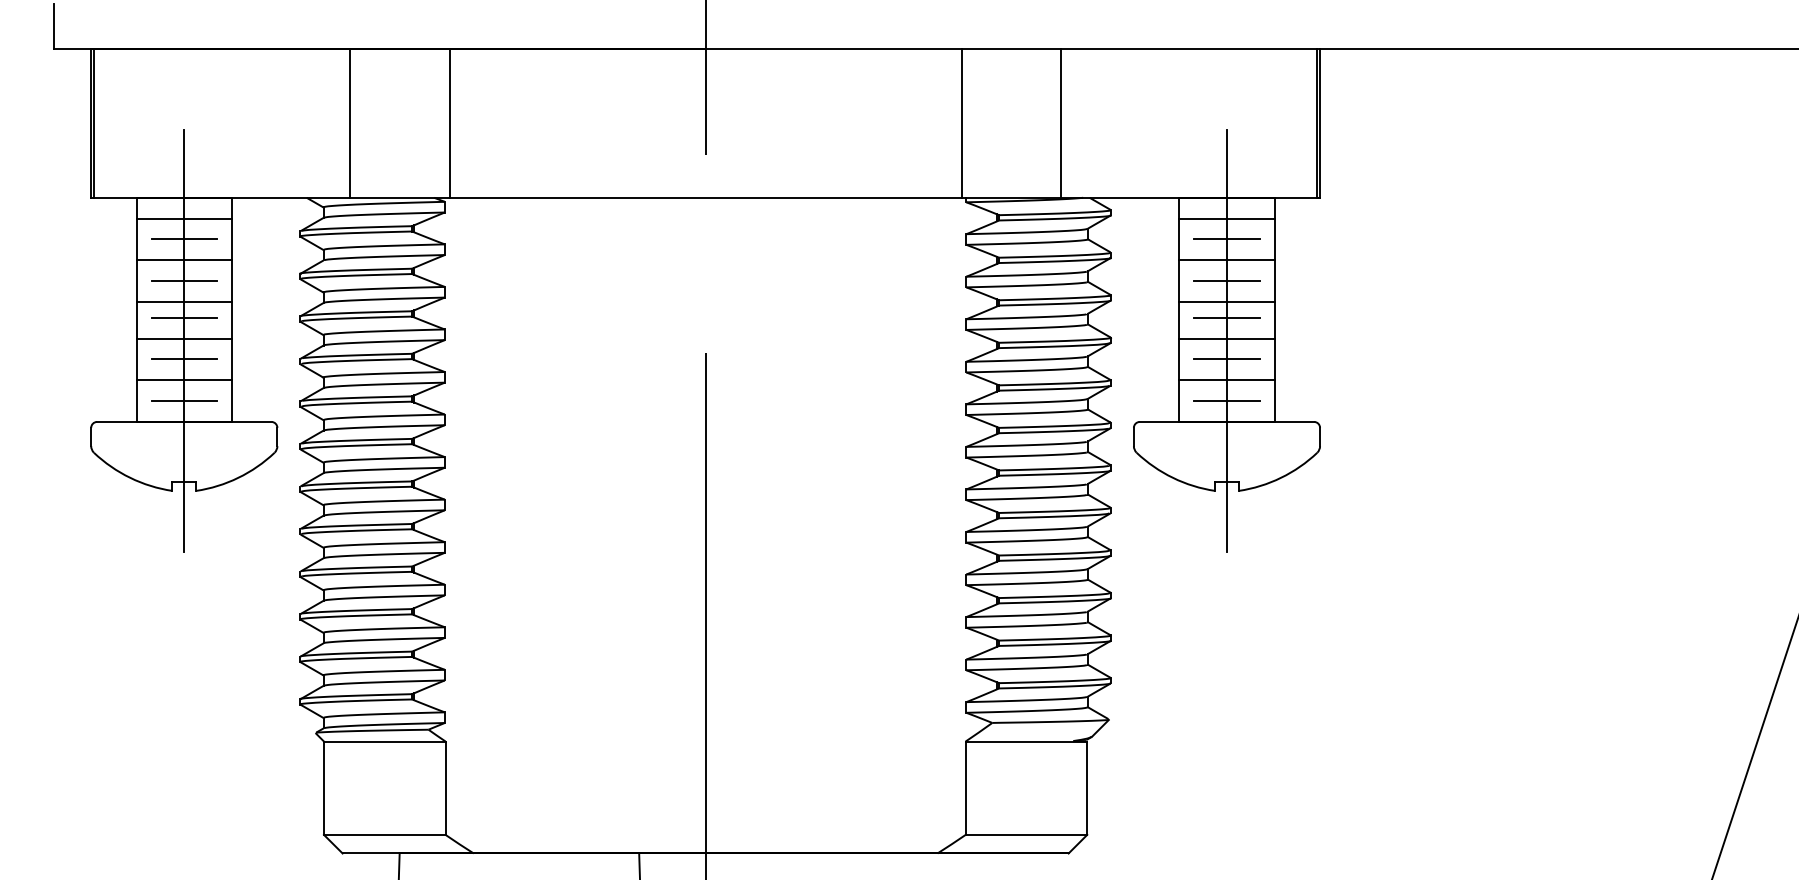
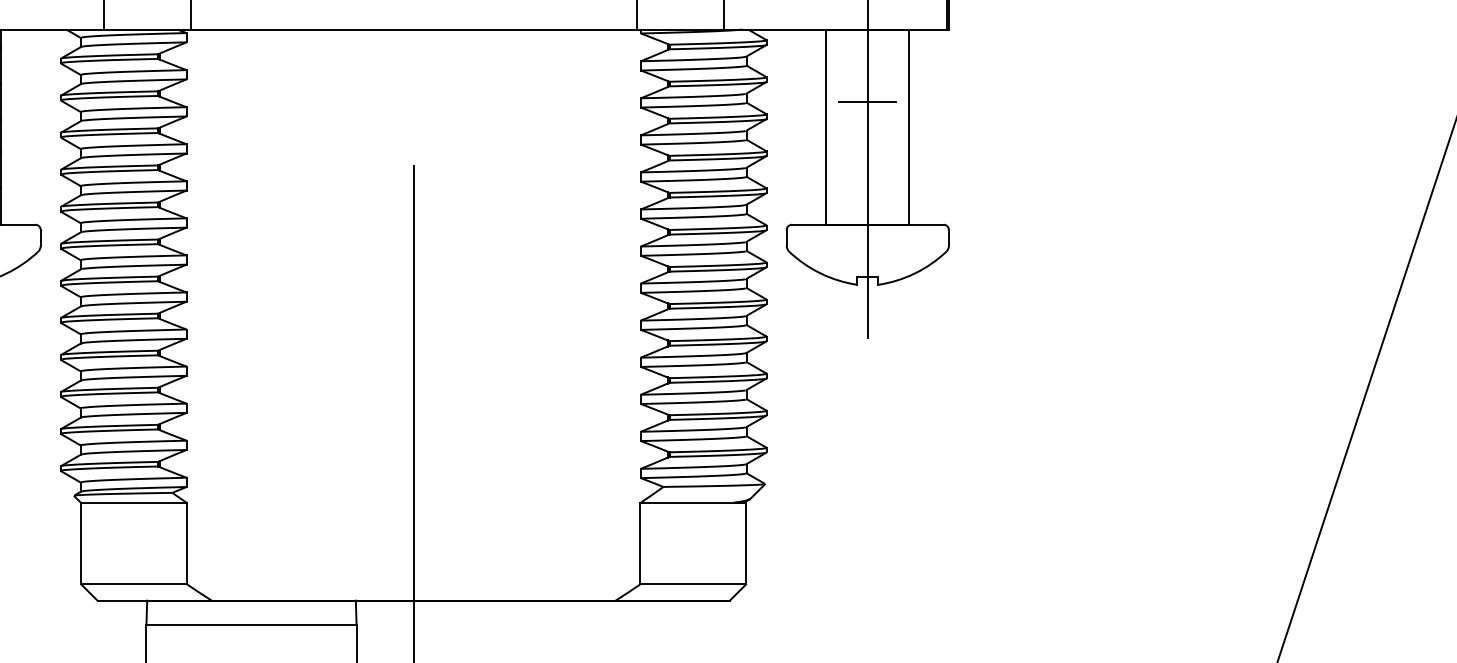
line: (1226, 218) -> (867, 47), removed
line: (1226, 239) -> (867, 65), removed
line: (1226, 260) -> (867, 84), removed
line: (1226, 302) -> (867, 120), removed
line: (1226, 317) -> (867, 133), removed
line: (1226, 338) -> (867, 152), removed
line: (1226, 359) -> (867, 170), removed
line: (1226, 380) -> (867, 188), removed
line: (1226, 401) -> (867, 206), removed

